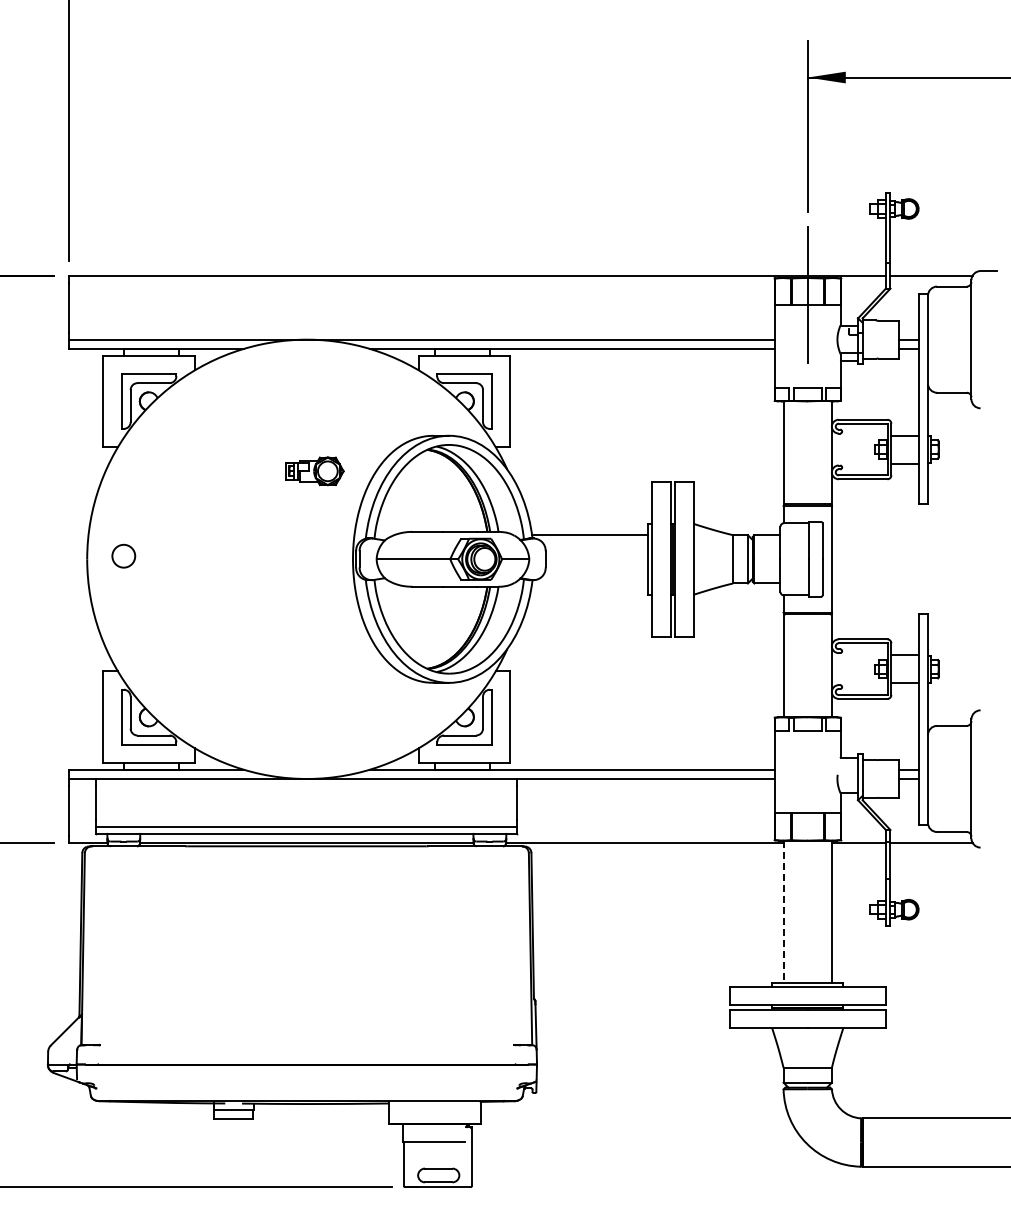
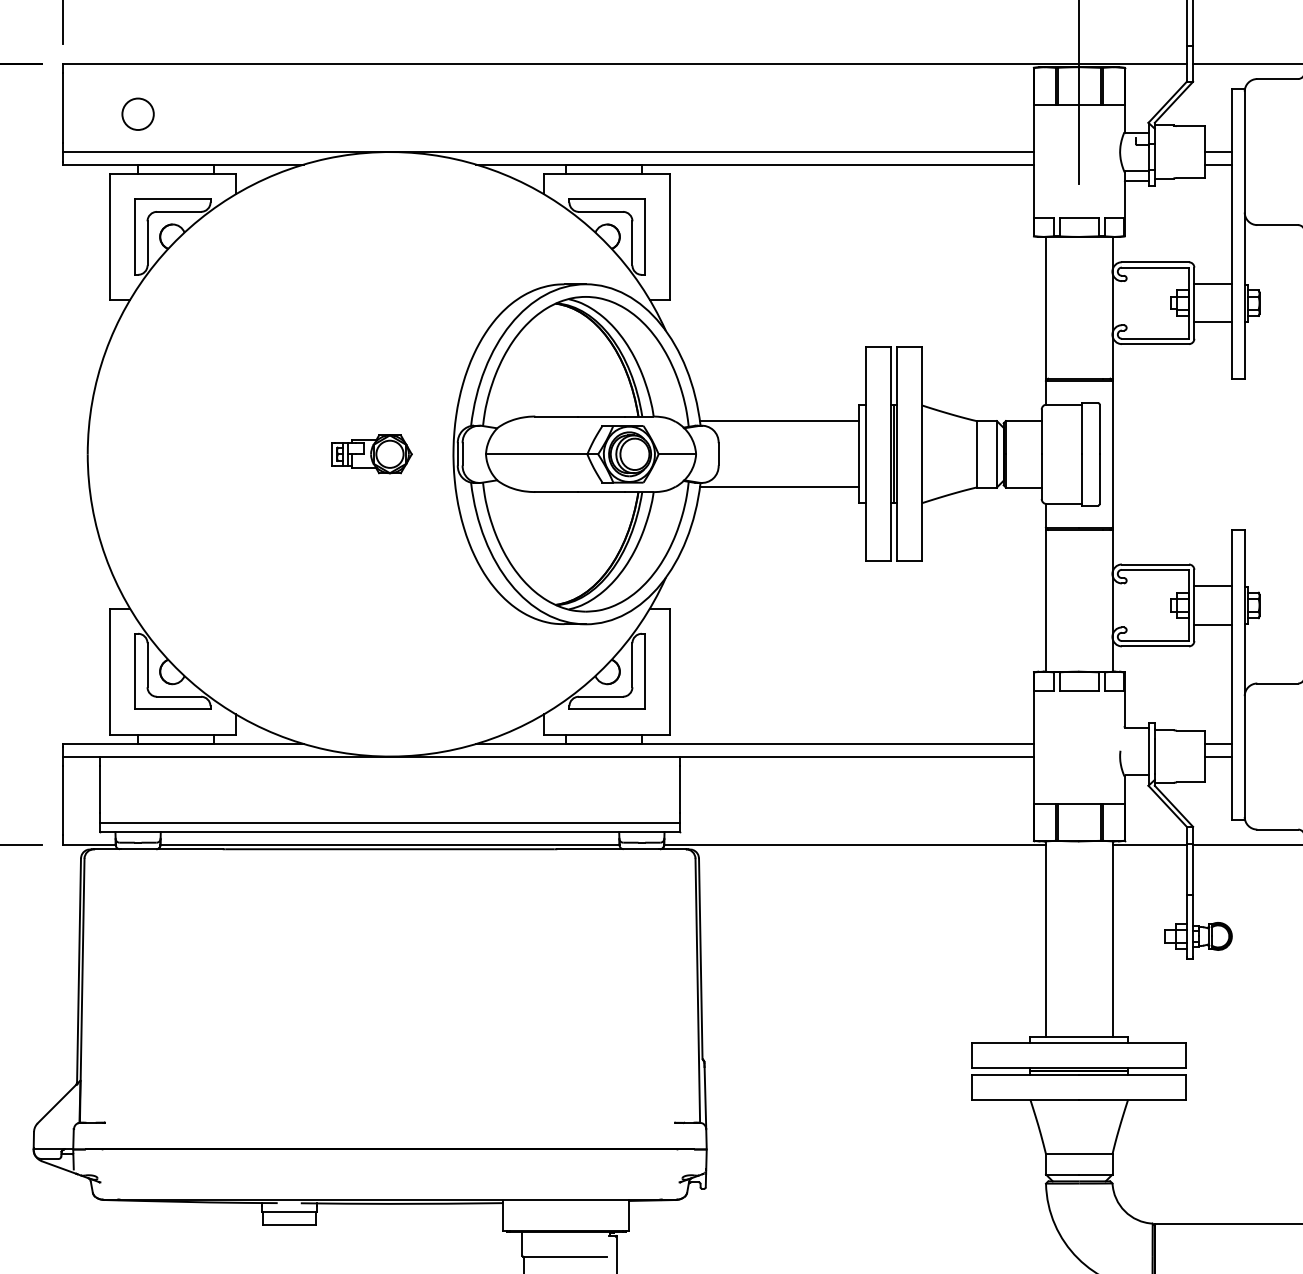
part: (314, 471) -> (371, 454), moved
circle: (123, 555) -> (137, 113), moved
line: (589, 583) -> (778, 487), added
line: (783, 911) -> (1045, 938), dashed -> solid

